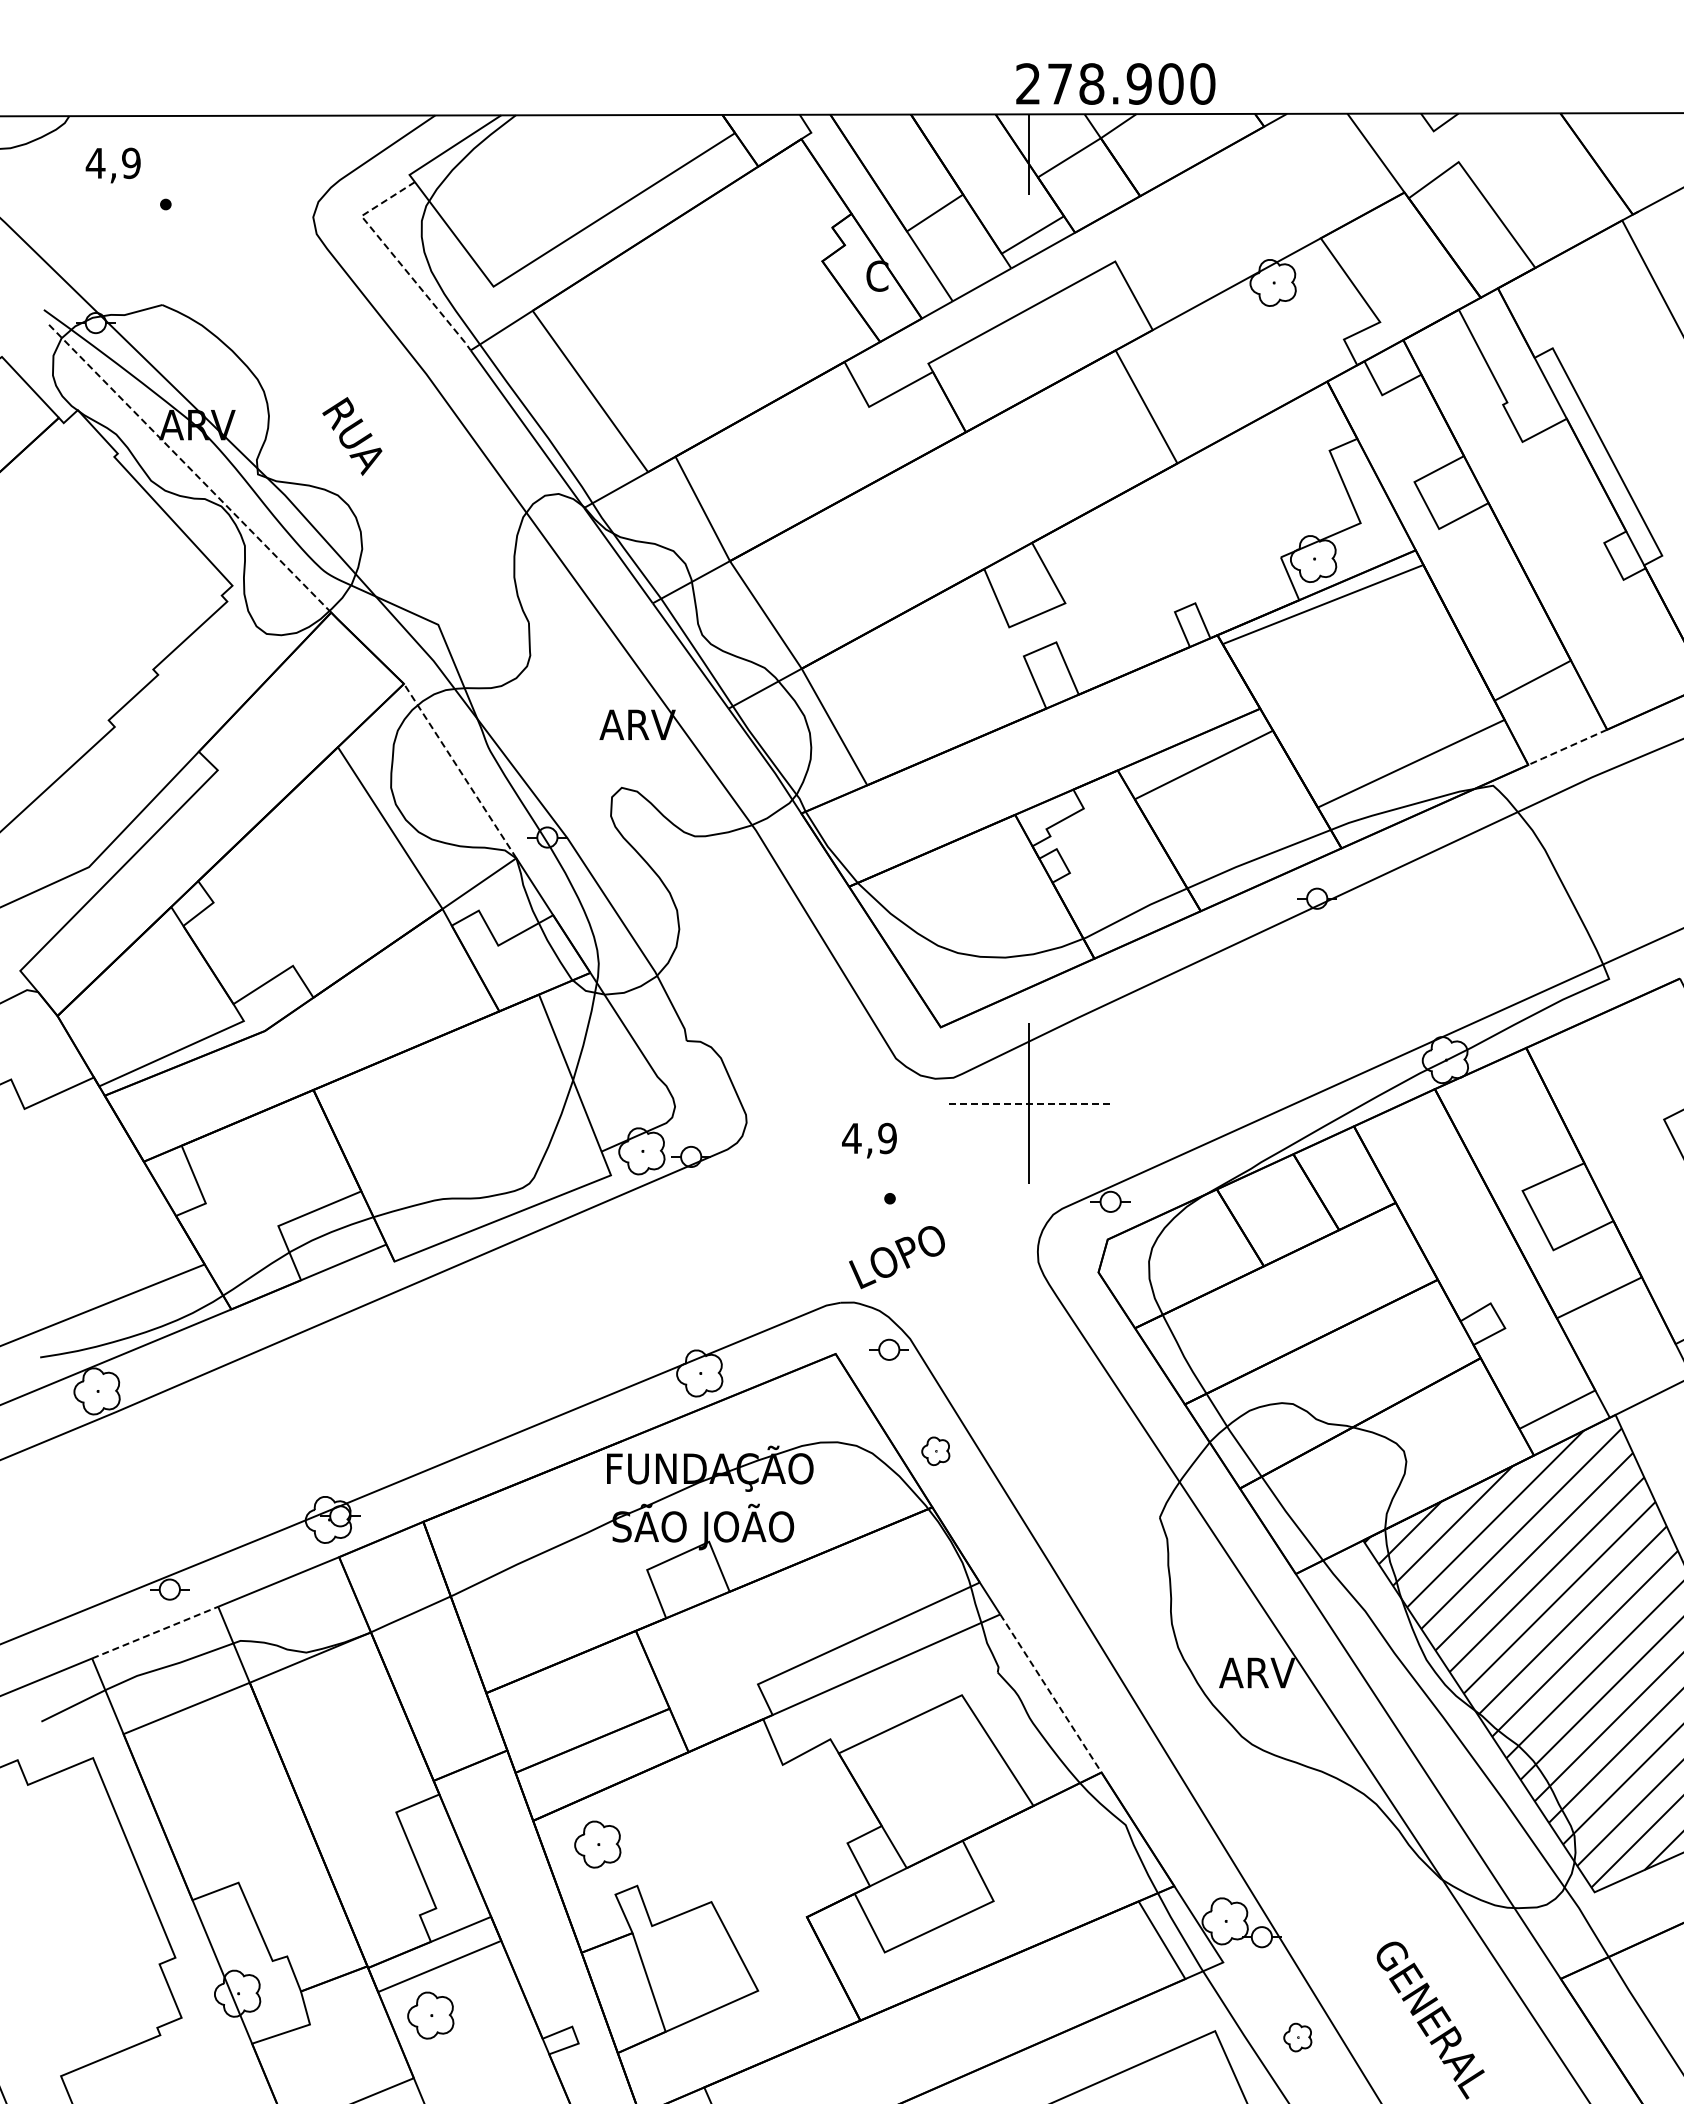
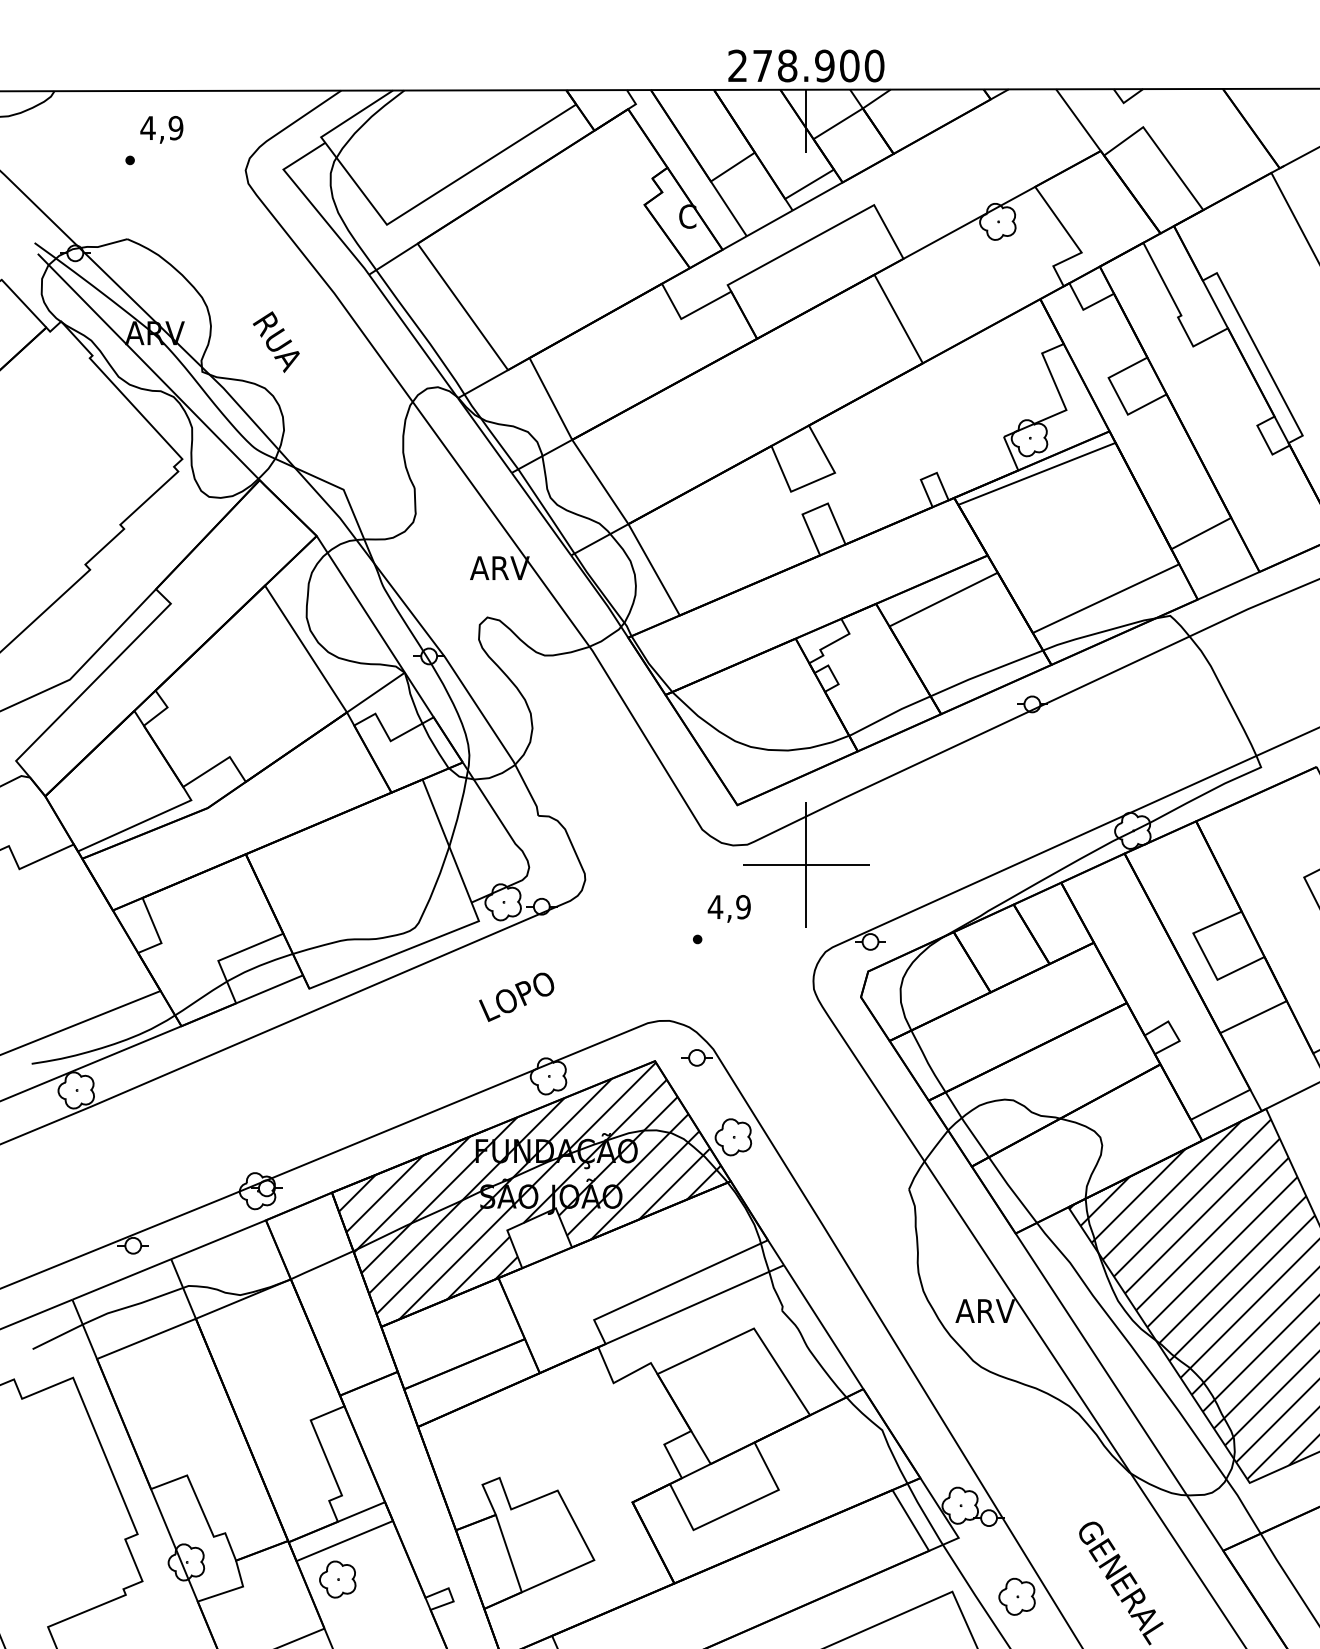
text: (1115, 83) -> (806, 65), moved
text: (112, 165) -> (161, 129), moved
line: (396, 259) -> (310, 203), dashed -> solid
line: (189, 467) -> (148, 366), dashed -> solid
line: (1566, 747) -> (1227, 585), dashed -> solid
line: (460, 771) -> (361, 604), dashed -> solid
line: (1028, 1103) -> (806, 864), dashed -> solid
text: (869, 1140) -> (729, 908), moved
text: (896, 1257) -> (516, 997), moved
part: (935, 1451) -> (733, 1137), size x1.67
hatch: (675, 1519) -> (529, 1190), added
line: (155, 1632) -> (122, 1279), dashed -> solid
line: (1050, 1693) -> (823, 1327), dashed -> solid
part: (597, 1844) -> (468, 1445), removed
part: (1297, 2037) -> (1016, 1596), size x1.67

